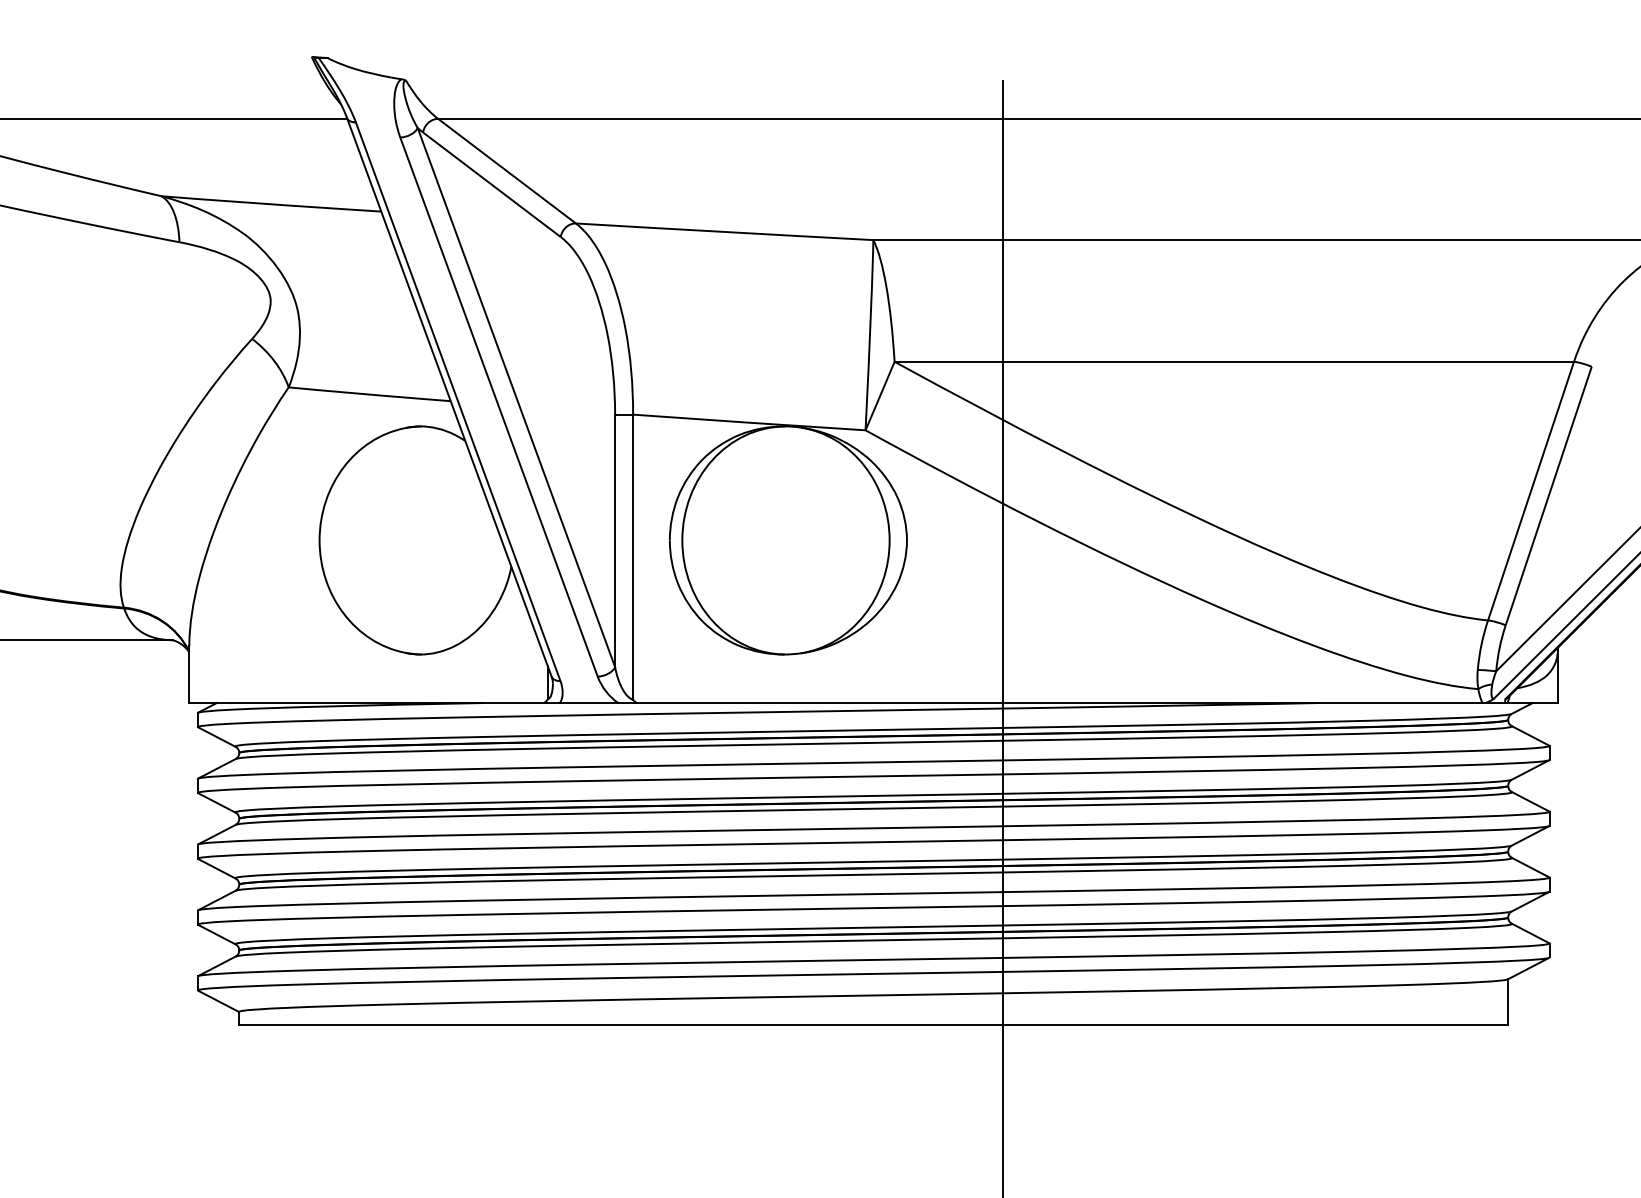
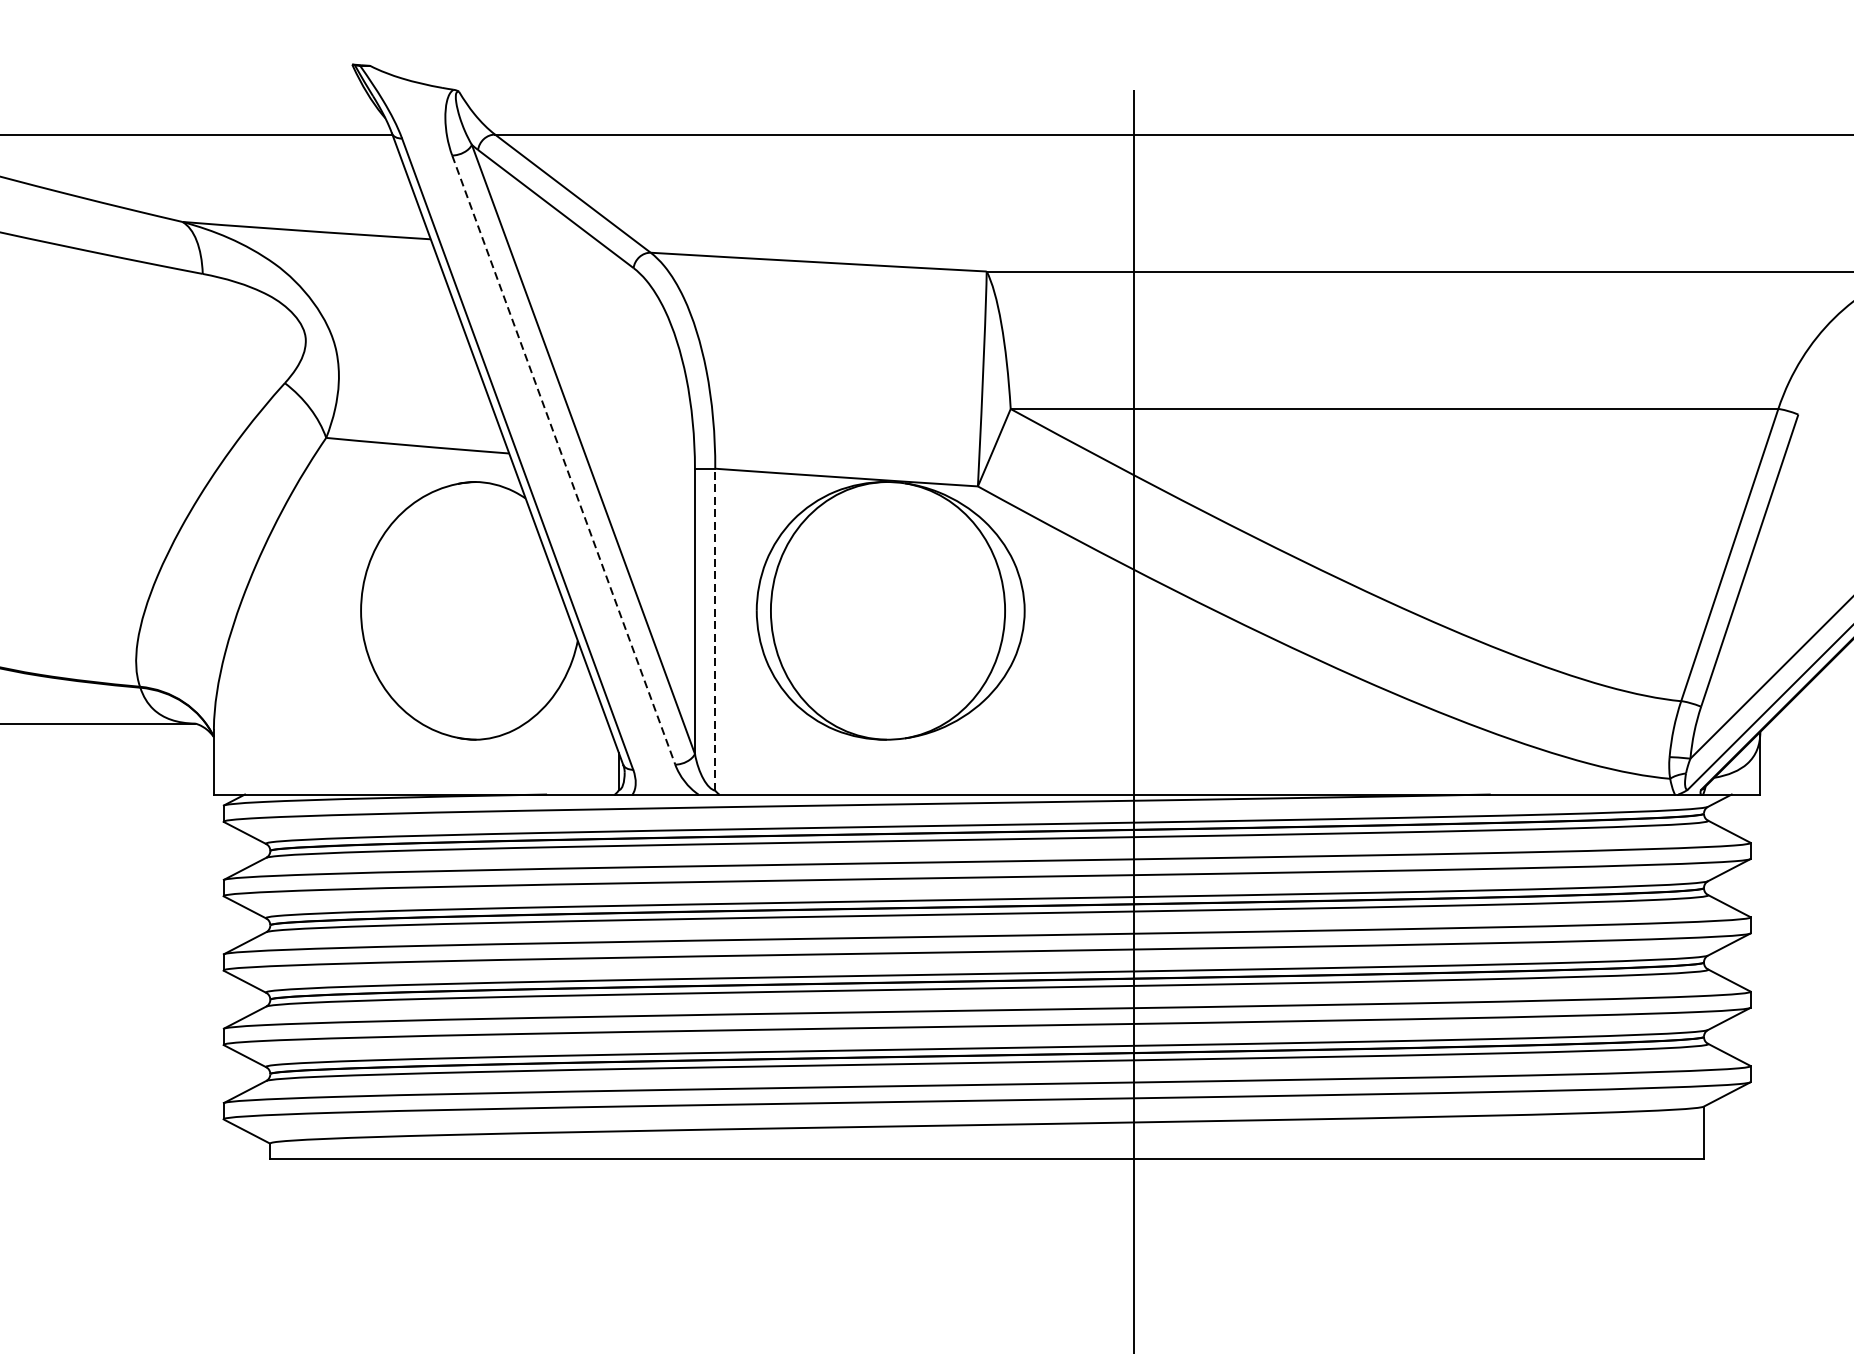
line: (499, 407) -> (564, 460), solid -> dashed
line: (633, 556) -> (715, 628), solid -> dashed

